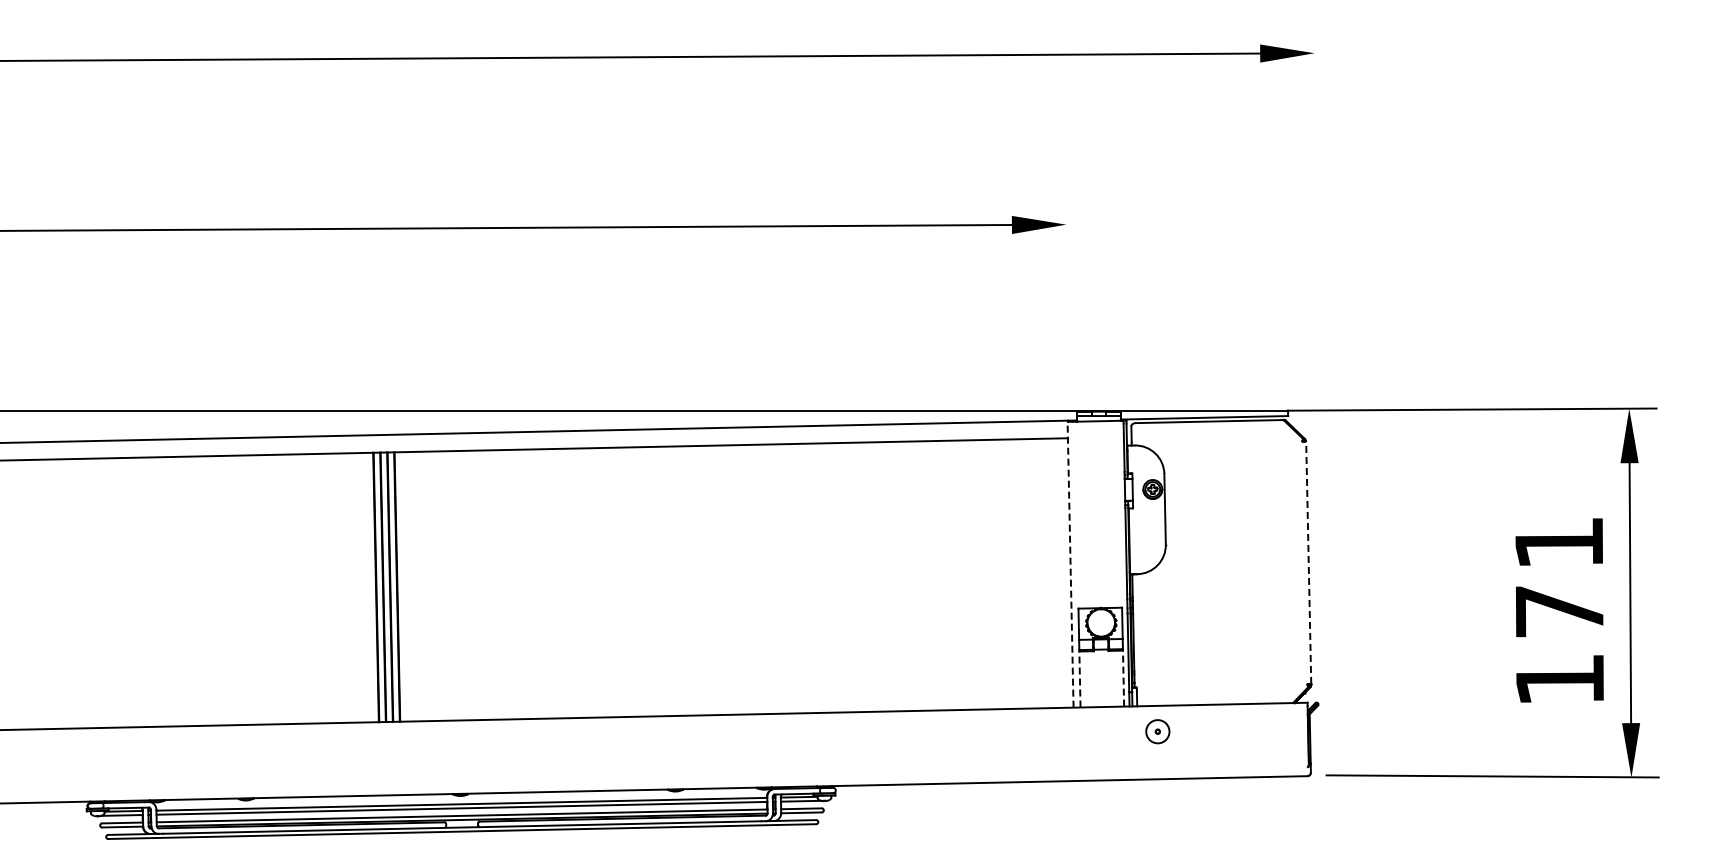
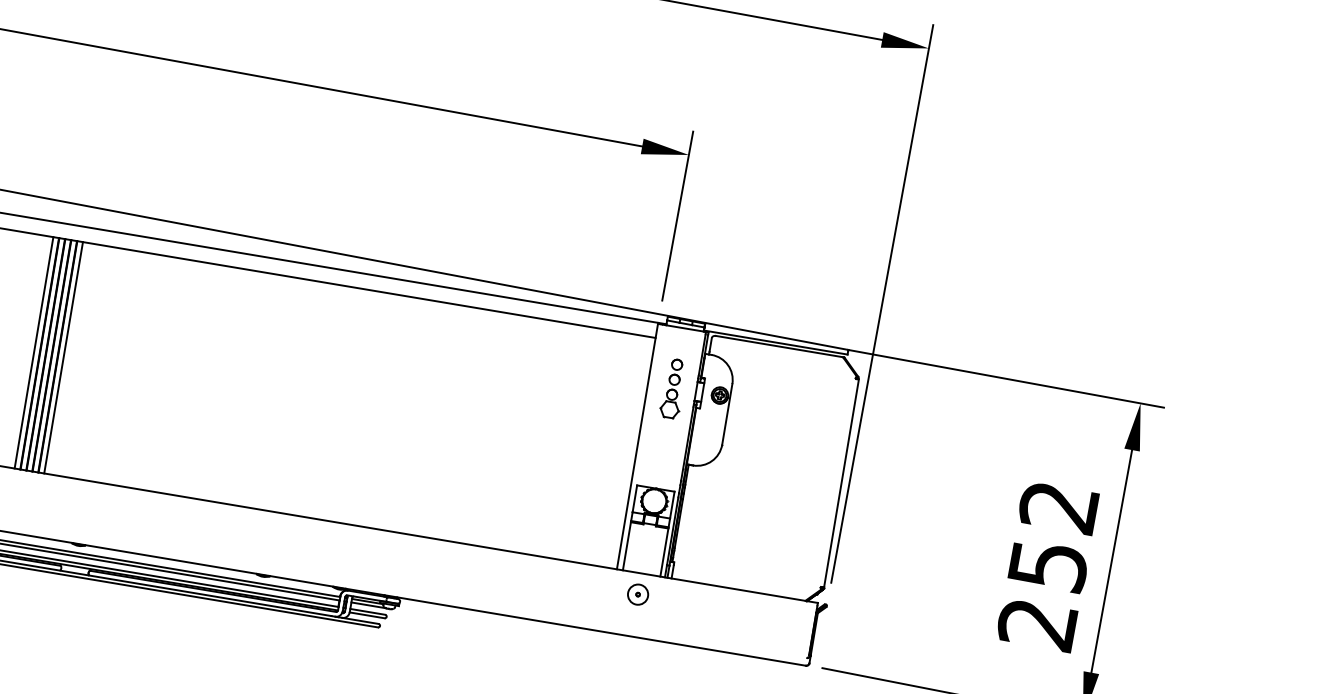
line: (1066, 295) -> (677, 215), added
line: (1316, 351) -> (882, 303), added
part: (1098, 491) -> (673, 388), added
line: (1308, 562) -> (841, 483), dashed -> solid
line: (1070, 564) -> (637, 446), dashed -> solid
line: (403, 586) -> (63, 357), added
line: (369, 587) -> (34, 352), added
text: (1559, 611) -> (1048, 565), 171 -> 252
line: (1123, 678) -> (664, 552), dashed -> solid
line: (1079, 679) -> (626, 546), dashed -> solid
part: (1157, 731) -> (637, 594), moved

